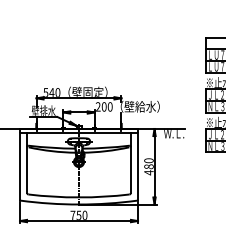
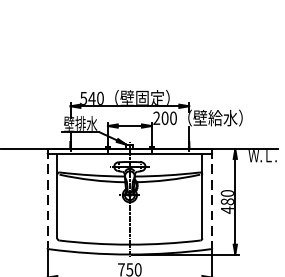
line: (20, 164) -> (48, 198), solid -> dashed
line: (138, 164) -> (212, 198), solid -> dashed

